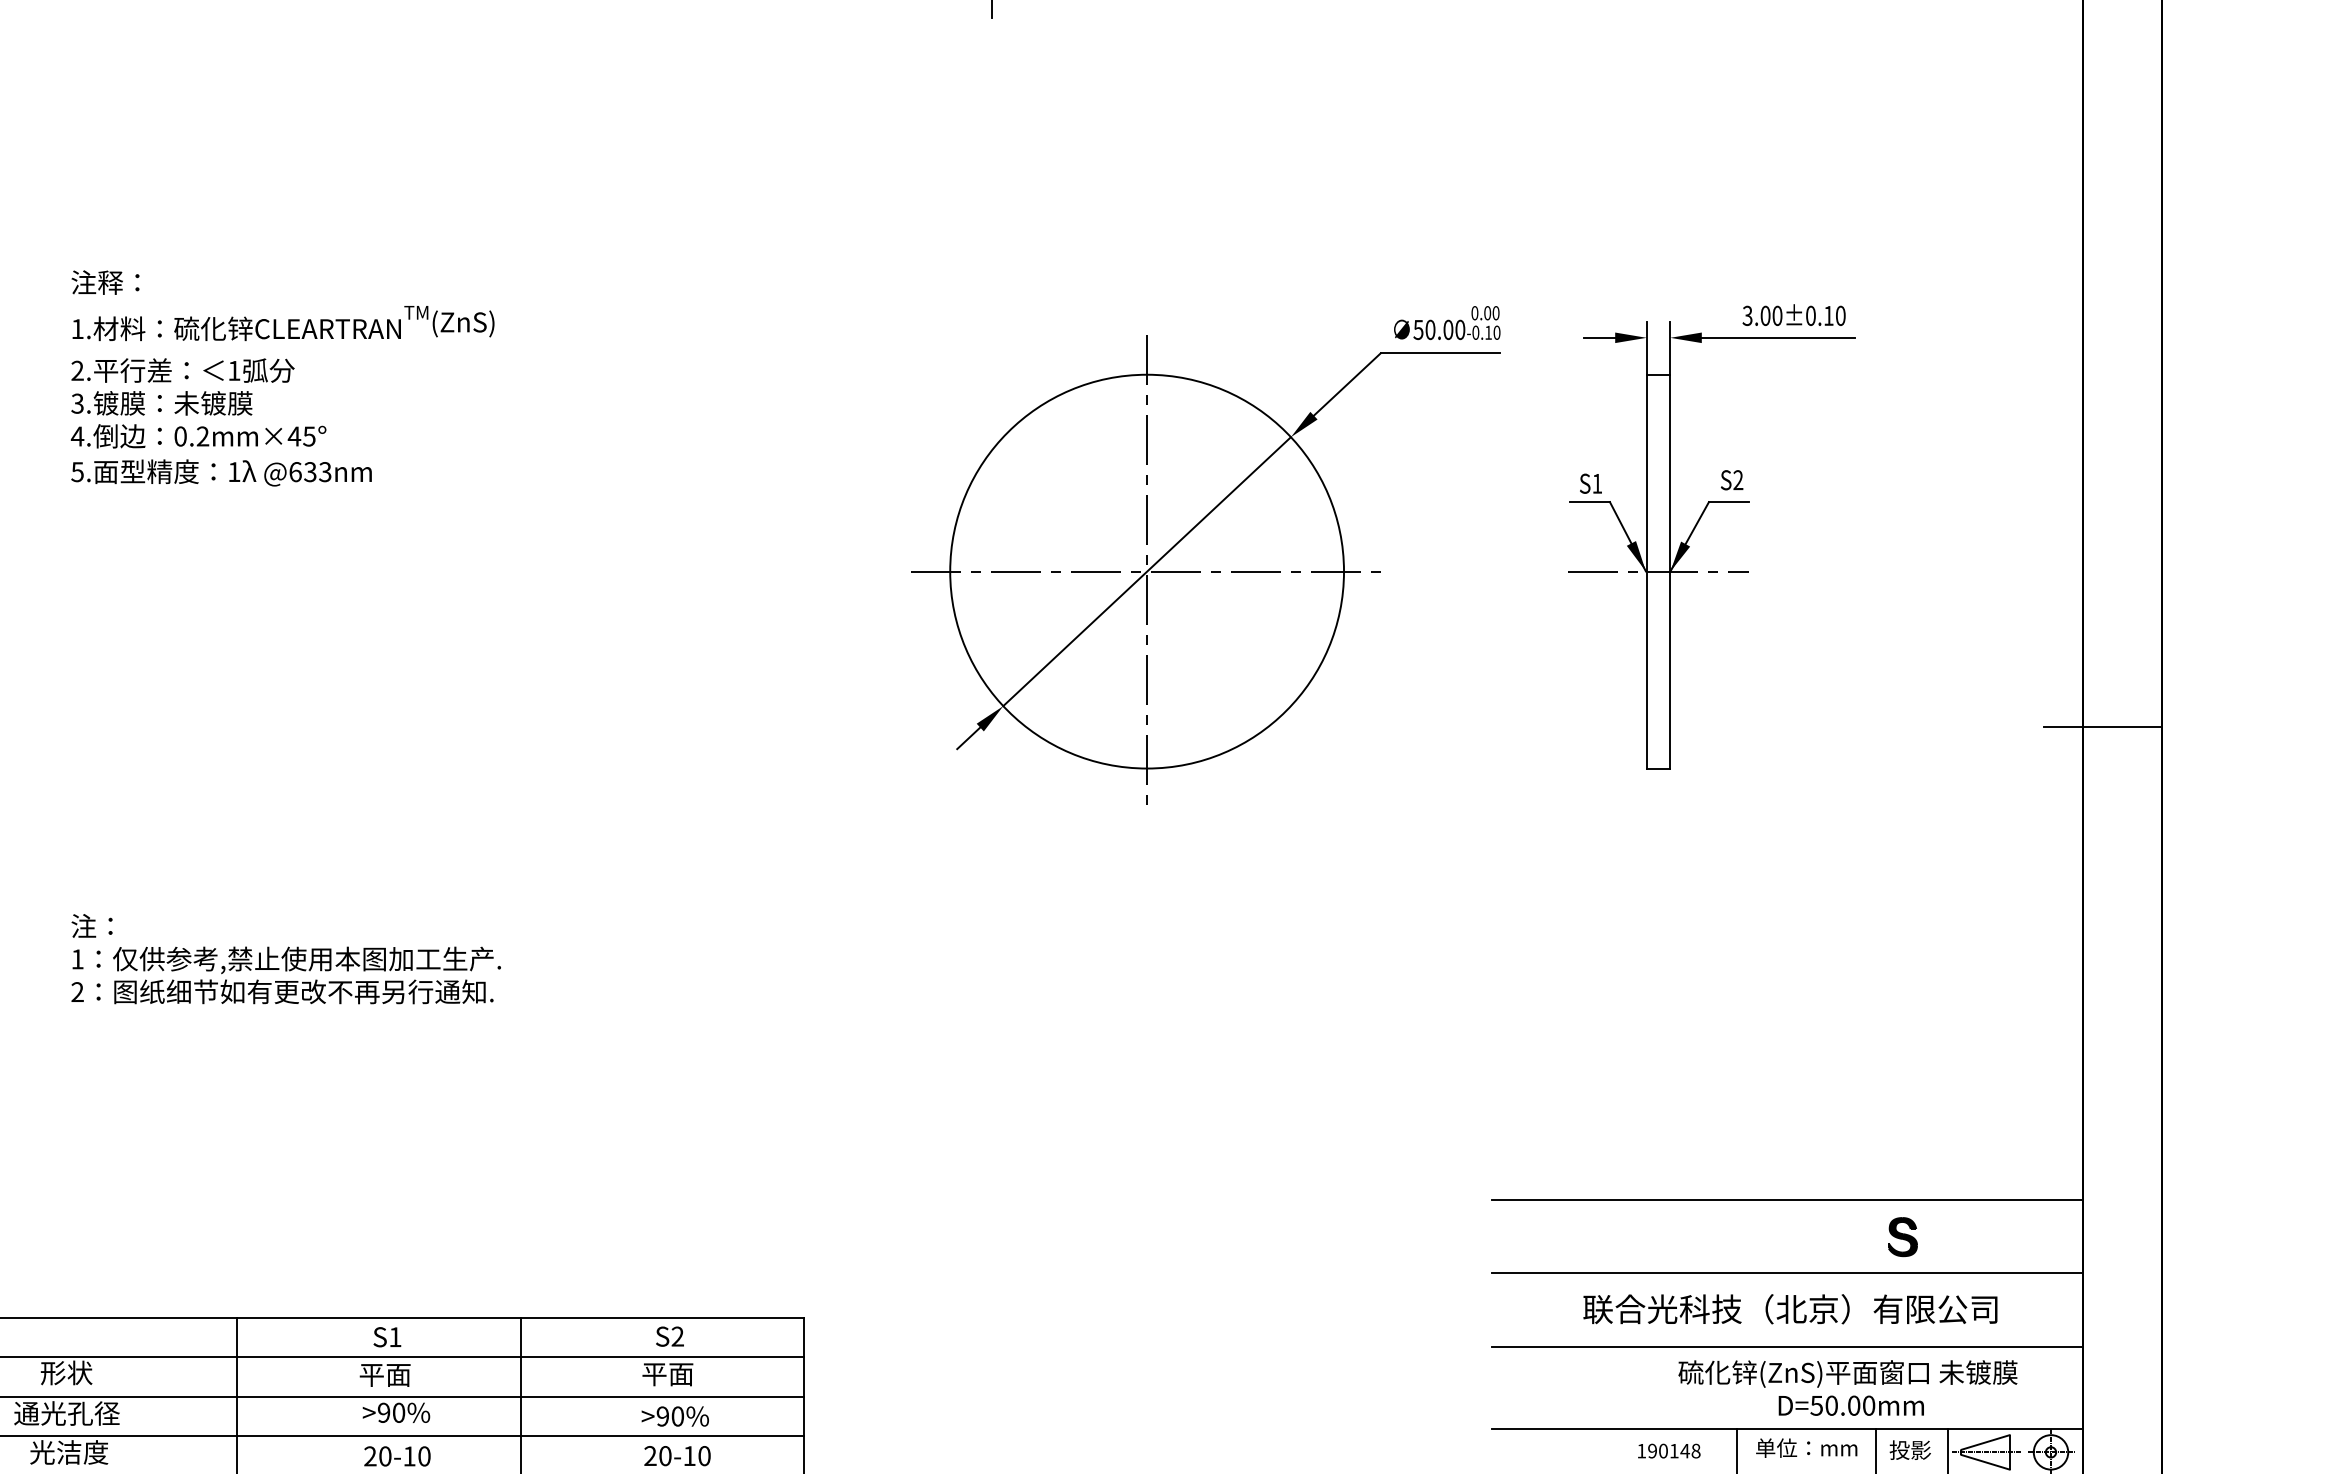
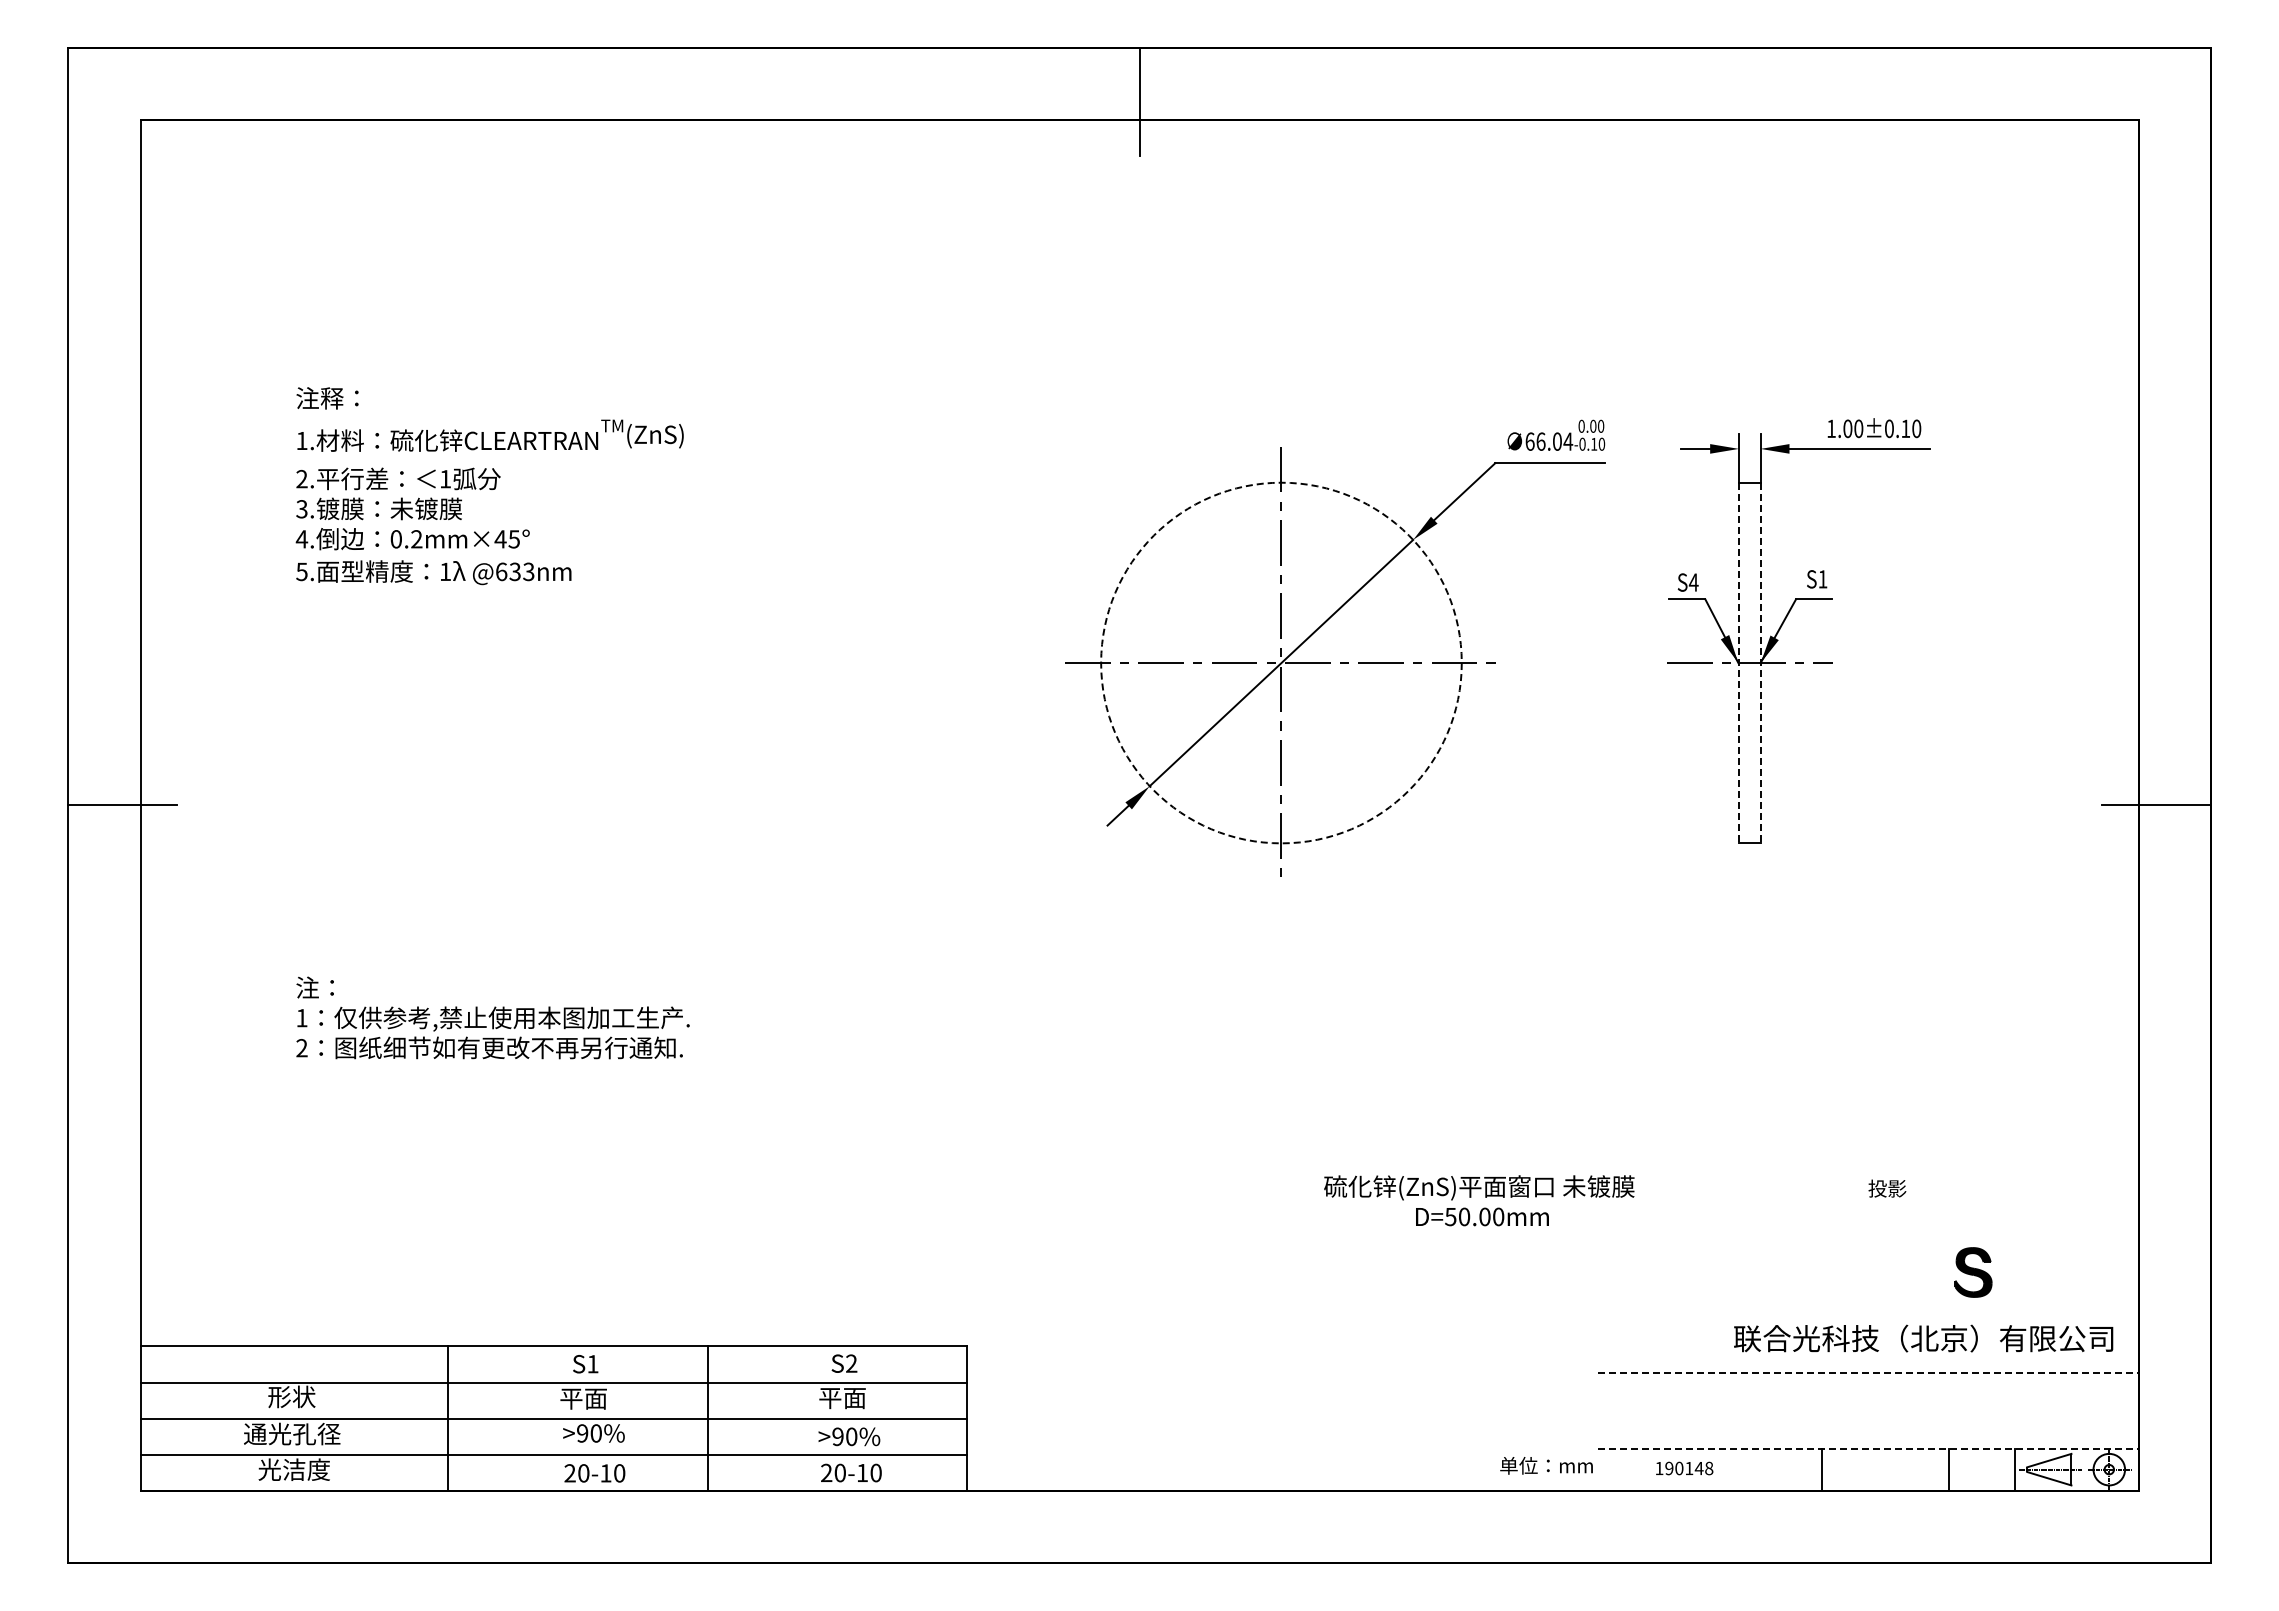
text: (1746, 315) -> (1830, 428), 3.00±0.10 -> 1.00±0.10
text: (1439, 329) -> (1549, 441), 50.00 -> 66.04
text: (1737, 480) -> (1822, 579), S2 -> S1
text: (1597, 483) -> (1693, 582), S1 -> S4
circle: (1147, 571) -> (1281, 662), solid -> dashed
line: (1647, 572) -> (1739, 663), solid -> dashed
line: (1670, 572) -> (1760, 663), solid -> dashed
line: (1787, 1199) -> (1867, 1238), removed
part: (1902, 1237) -> (1973, 1272), size x1.4
line: (1787, 1273) -> (1867, 1305), removed
text: (1790, 1309) -> (1923, 1338), moved
line: (1788, 1346) -> (1868, 1372), solid -> dashed
text: (1848, 1387) -> (1479, 1200), moved
line: (1788, 1429) -> (1868, 1448), solid -> dashed
text: (1806, 1447) -> (1546, 1465), moved
text: (1910, 1450) -> (1887, 1188), moved
text: (1669, 1451) -> (1684, 1468), moved

